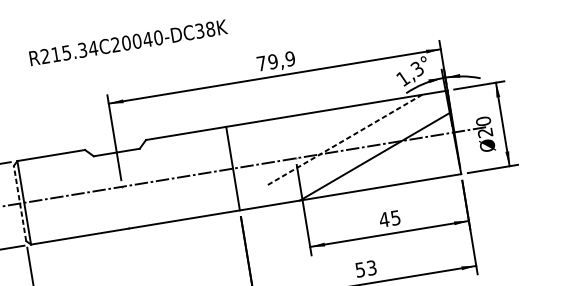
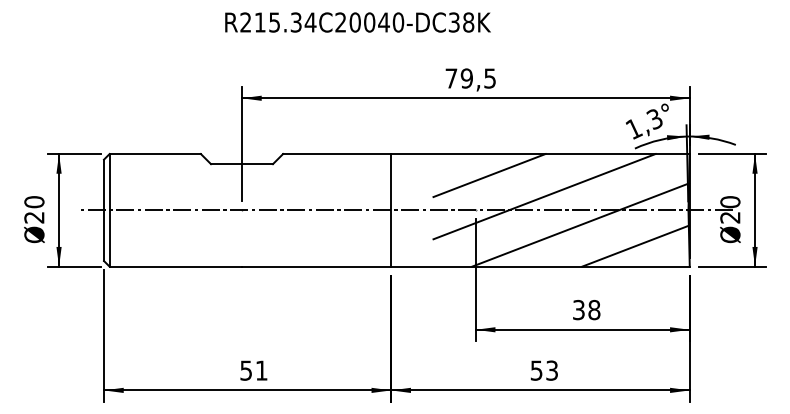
text: (128, 42) -> (357, 22), moved
text: (290, 58) -> (490, 78), 79,9 -> 79,5
line: (301, 130) -> (489, 175), added
line: (345, 139) -> (544, 196), dashed -> solid
line: (418, 165) -> (635, 245), added
line: (20, 203) -> (104, 210), dashed -> solid
text: (389, 218) -> (586, 309), 45 -> 38

